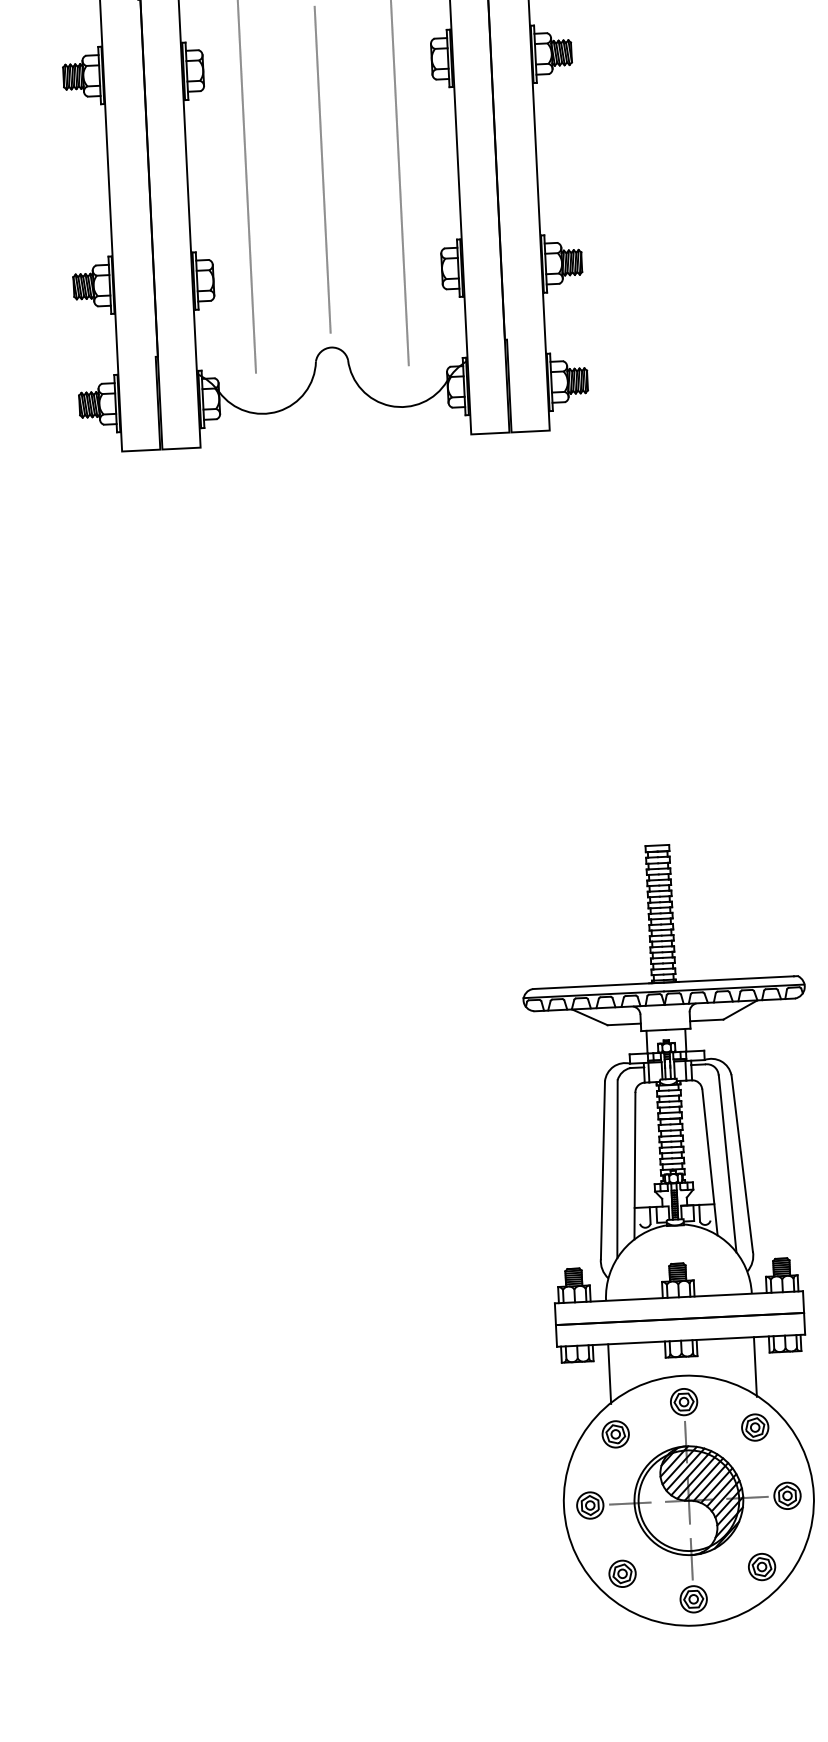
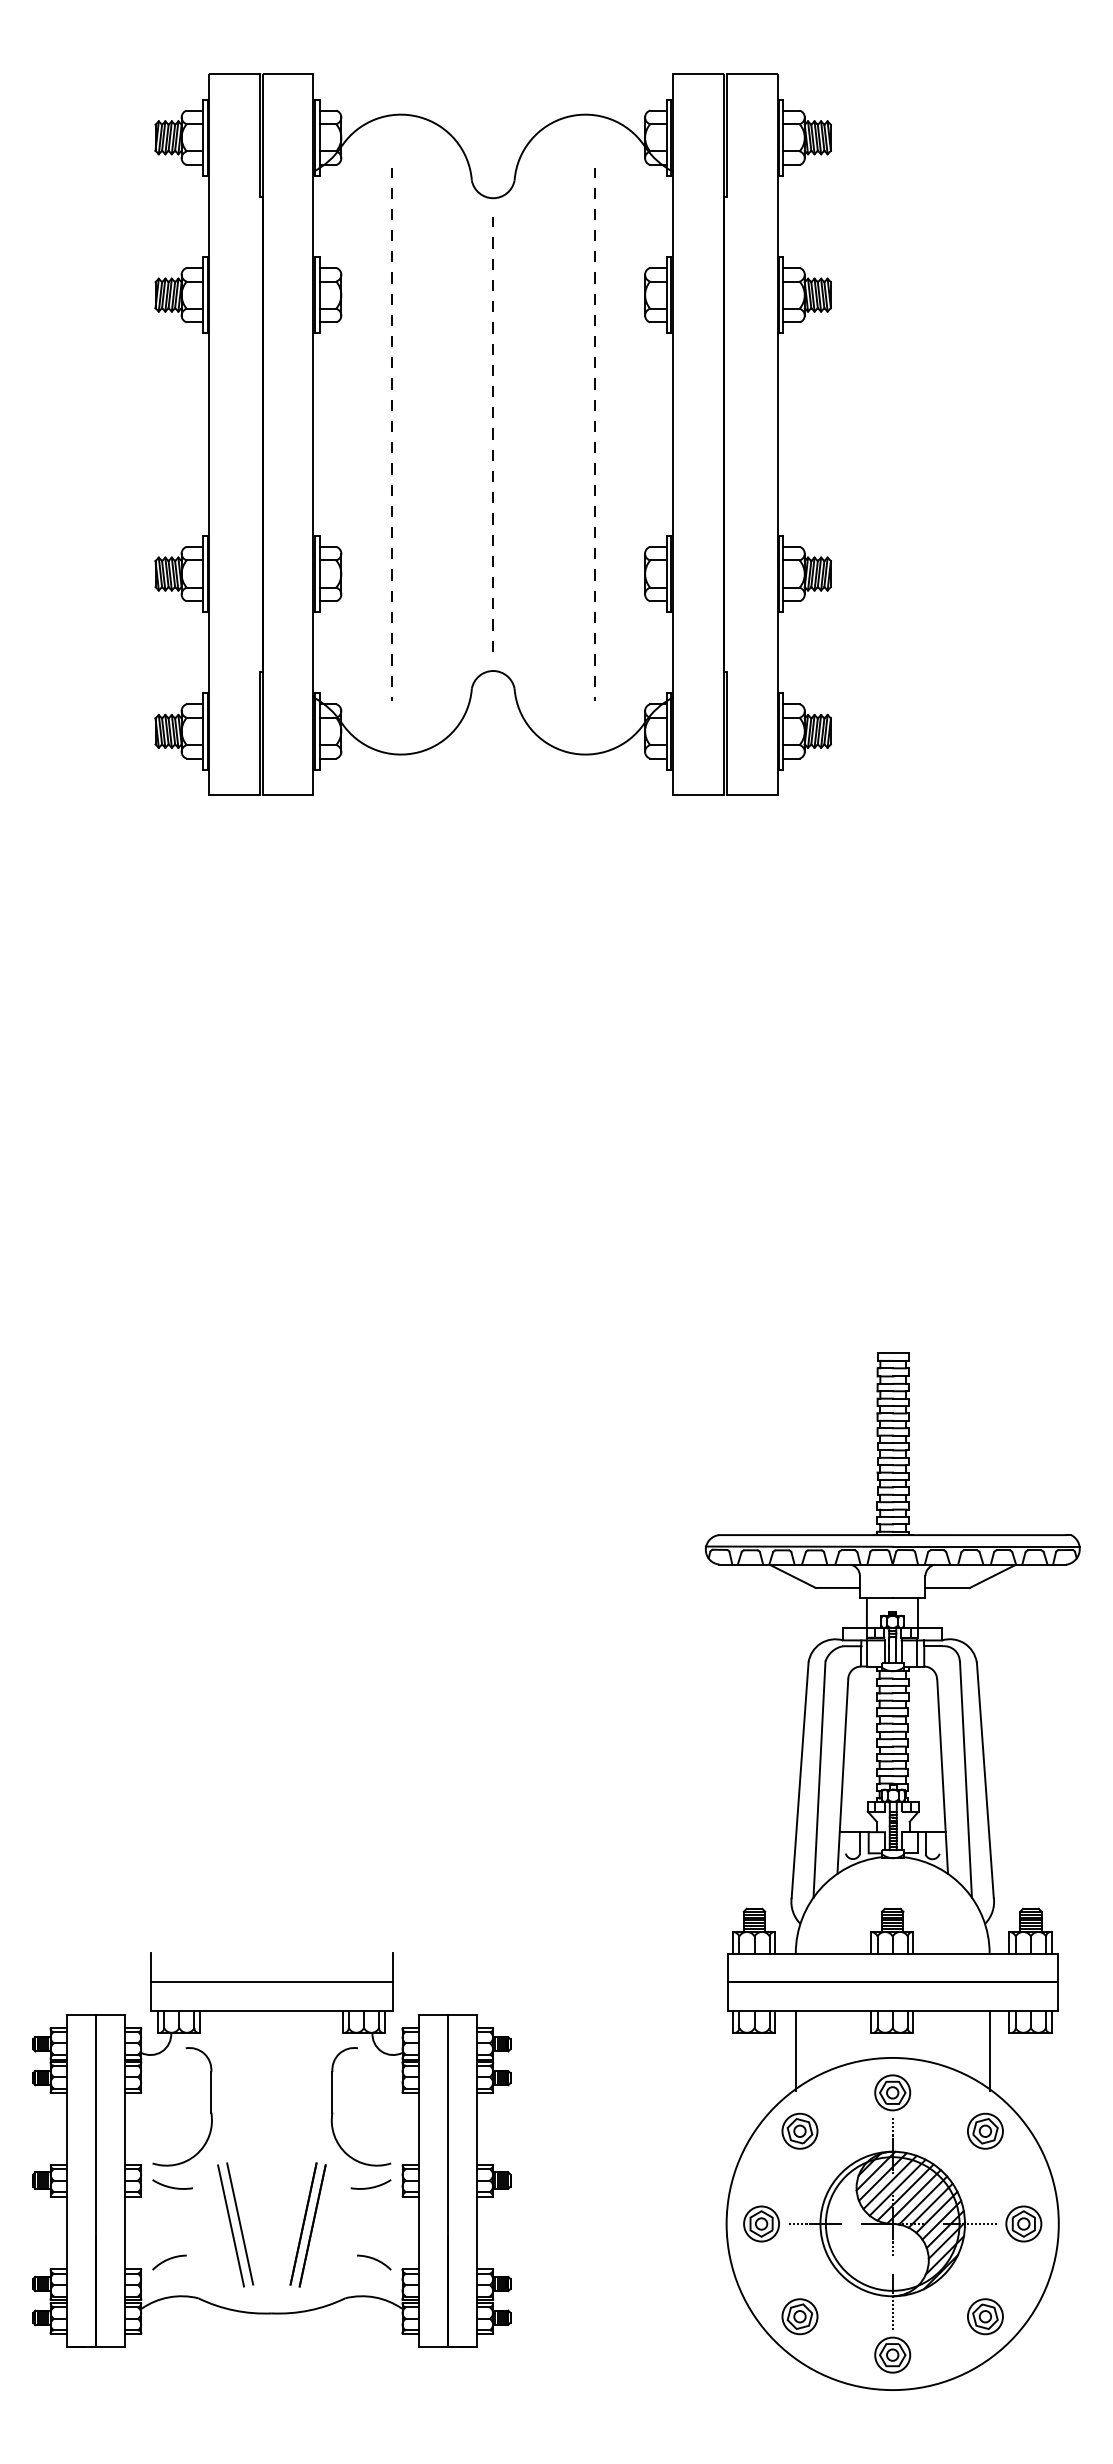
part: (219, 1467) -> (271, 2149), added

